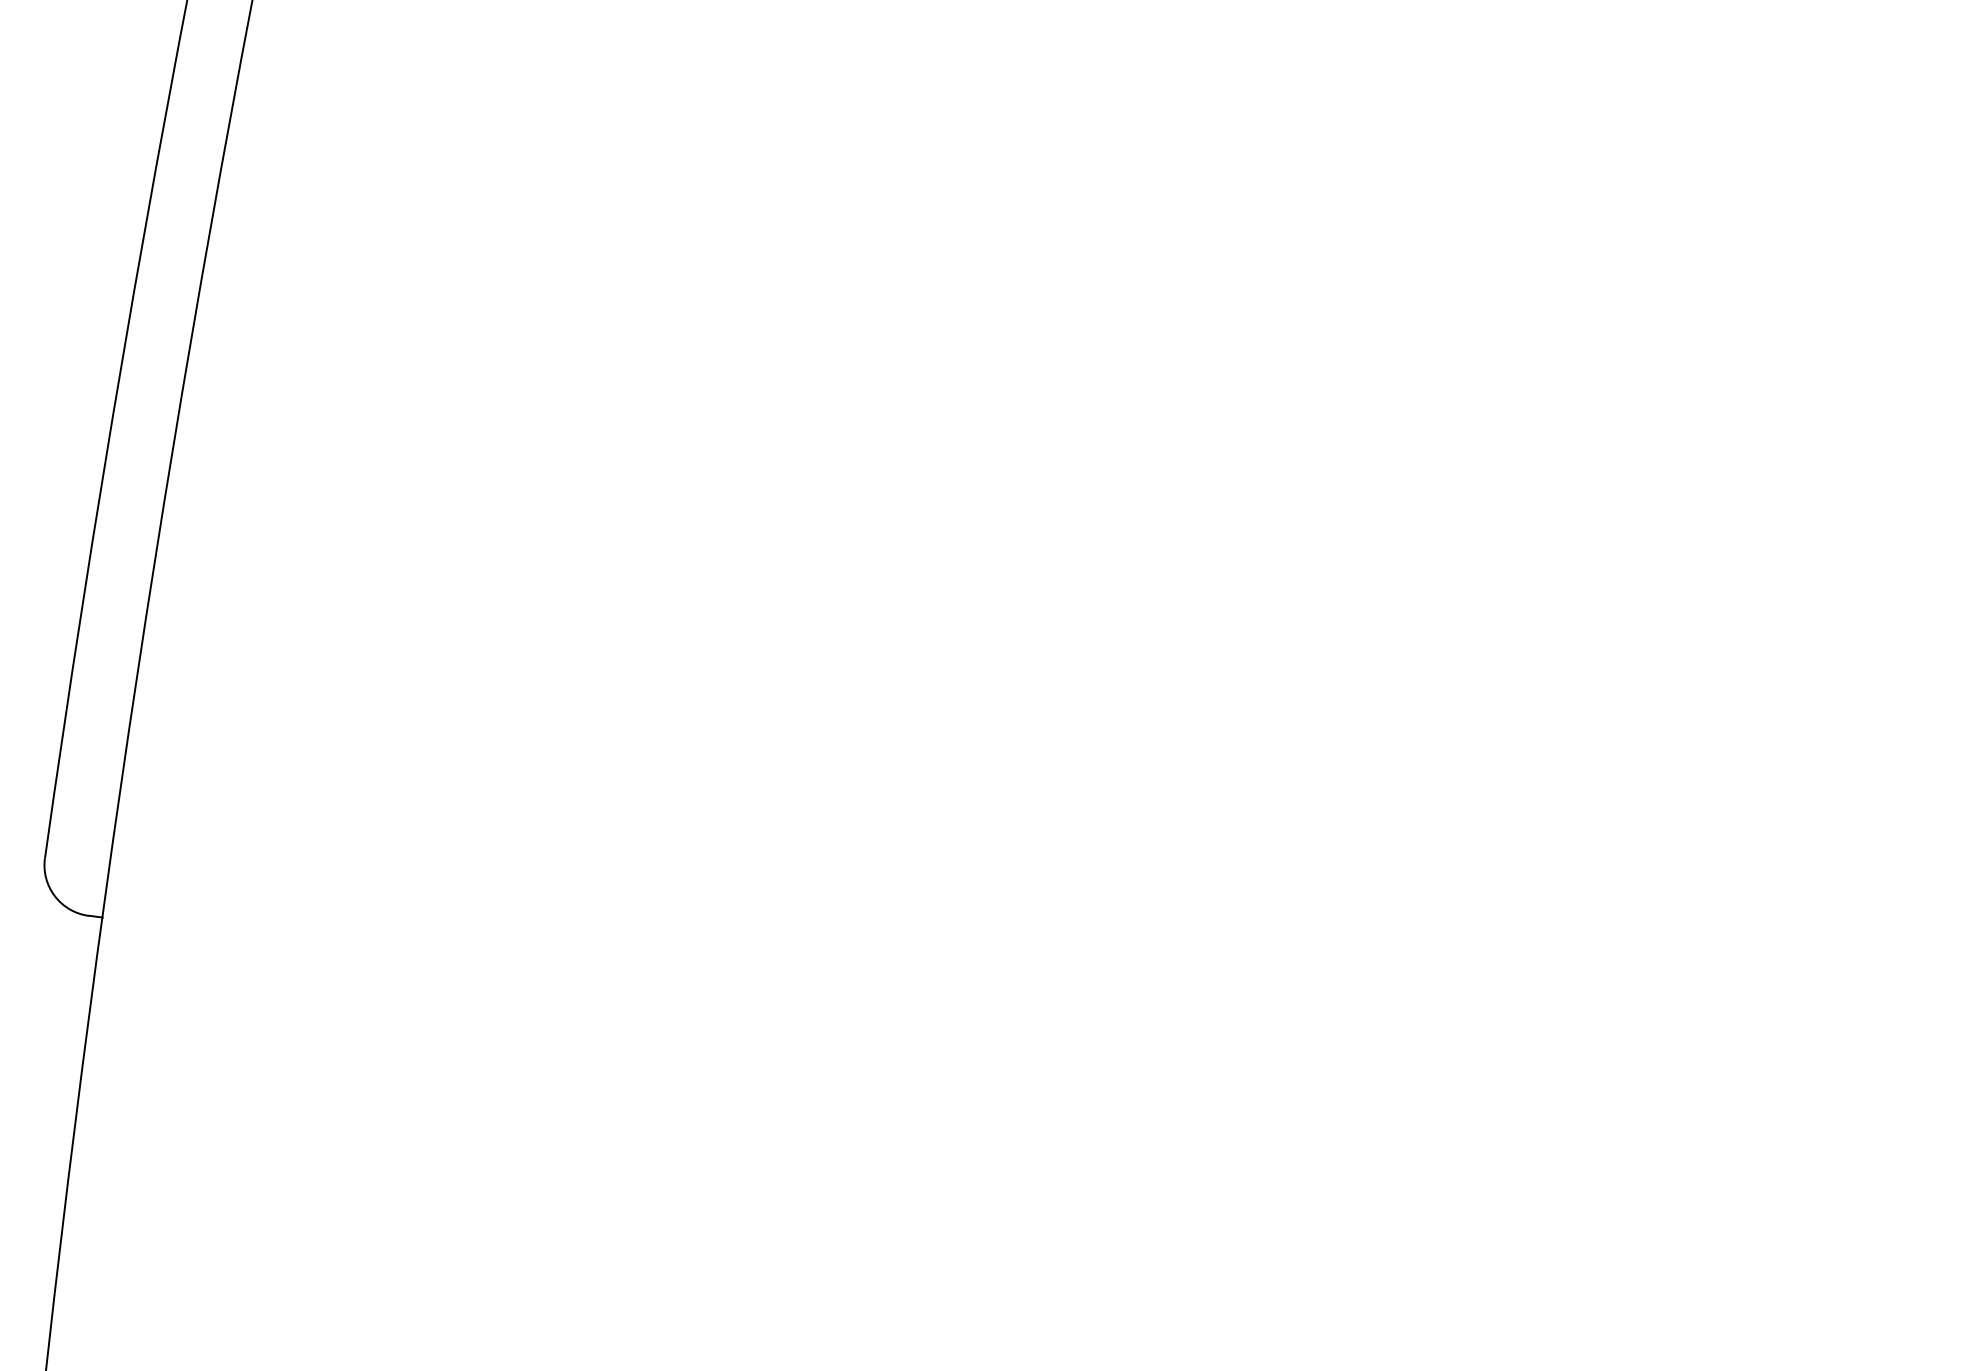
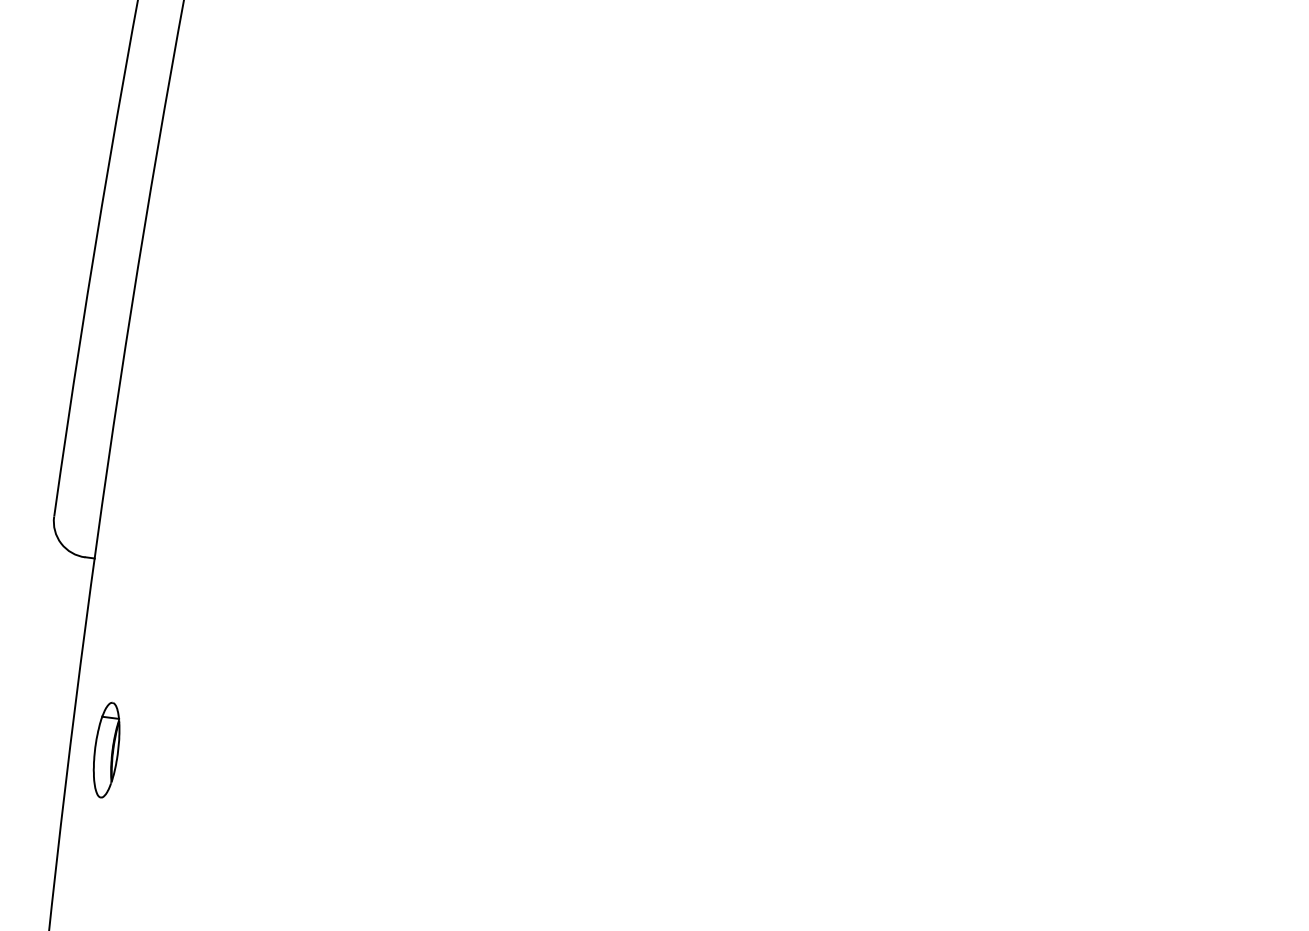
part: (119, 1189) -> (106, 750), added

